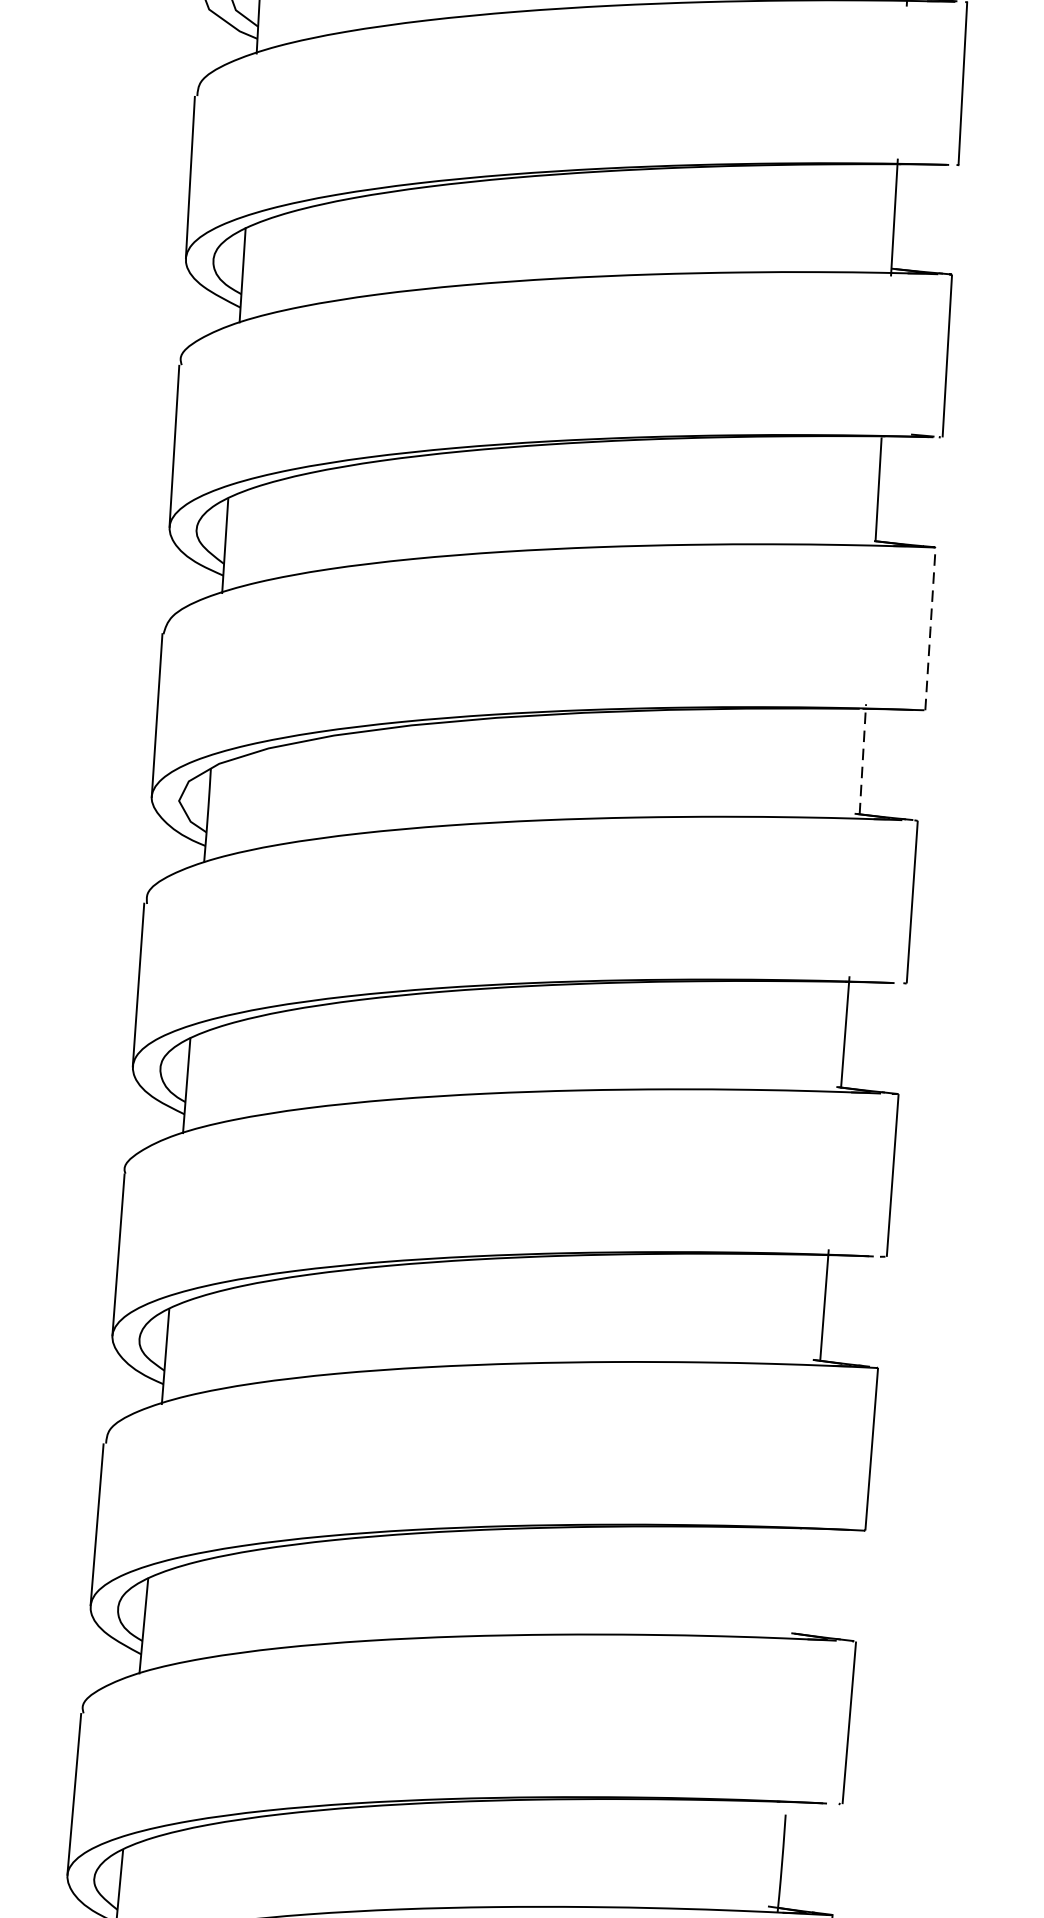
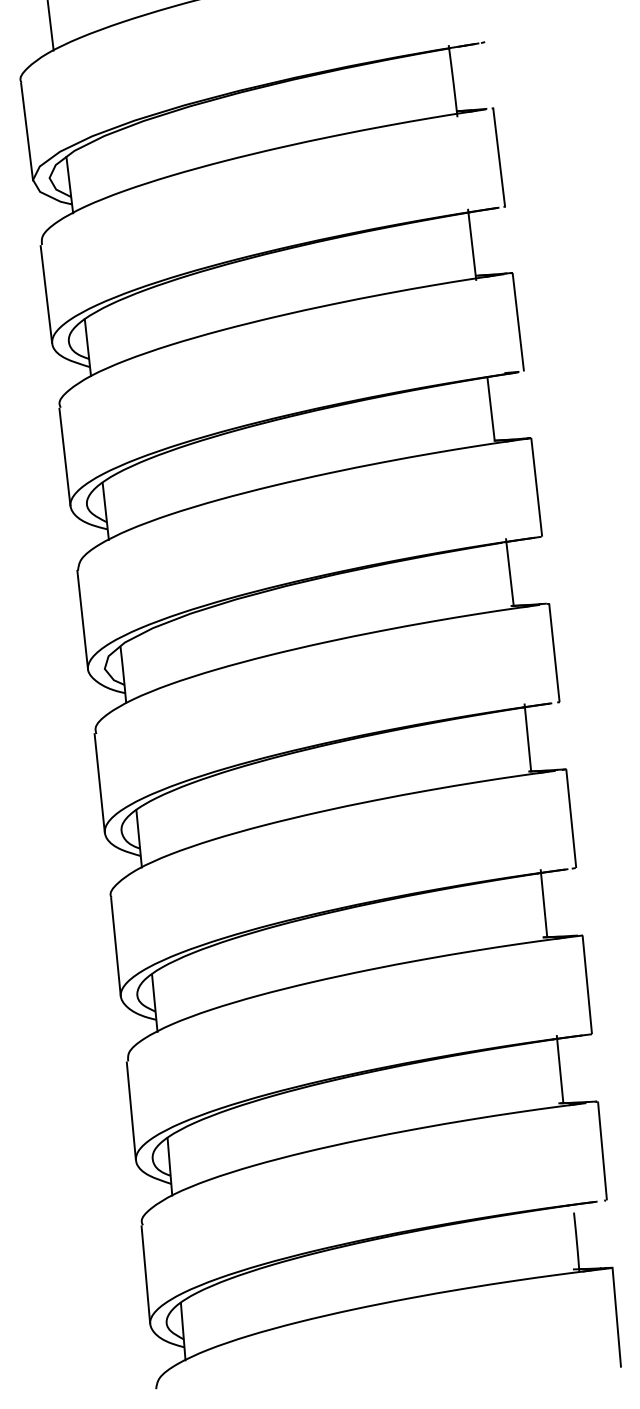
line: (930, 628) -> (536, 487), dashed -> solid
line: (862, 759) -> (509, 572), dashed -> solid
line: (802, 1578) -> (559, 1069), added

